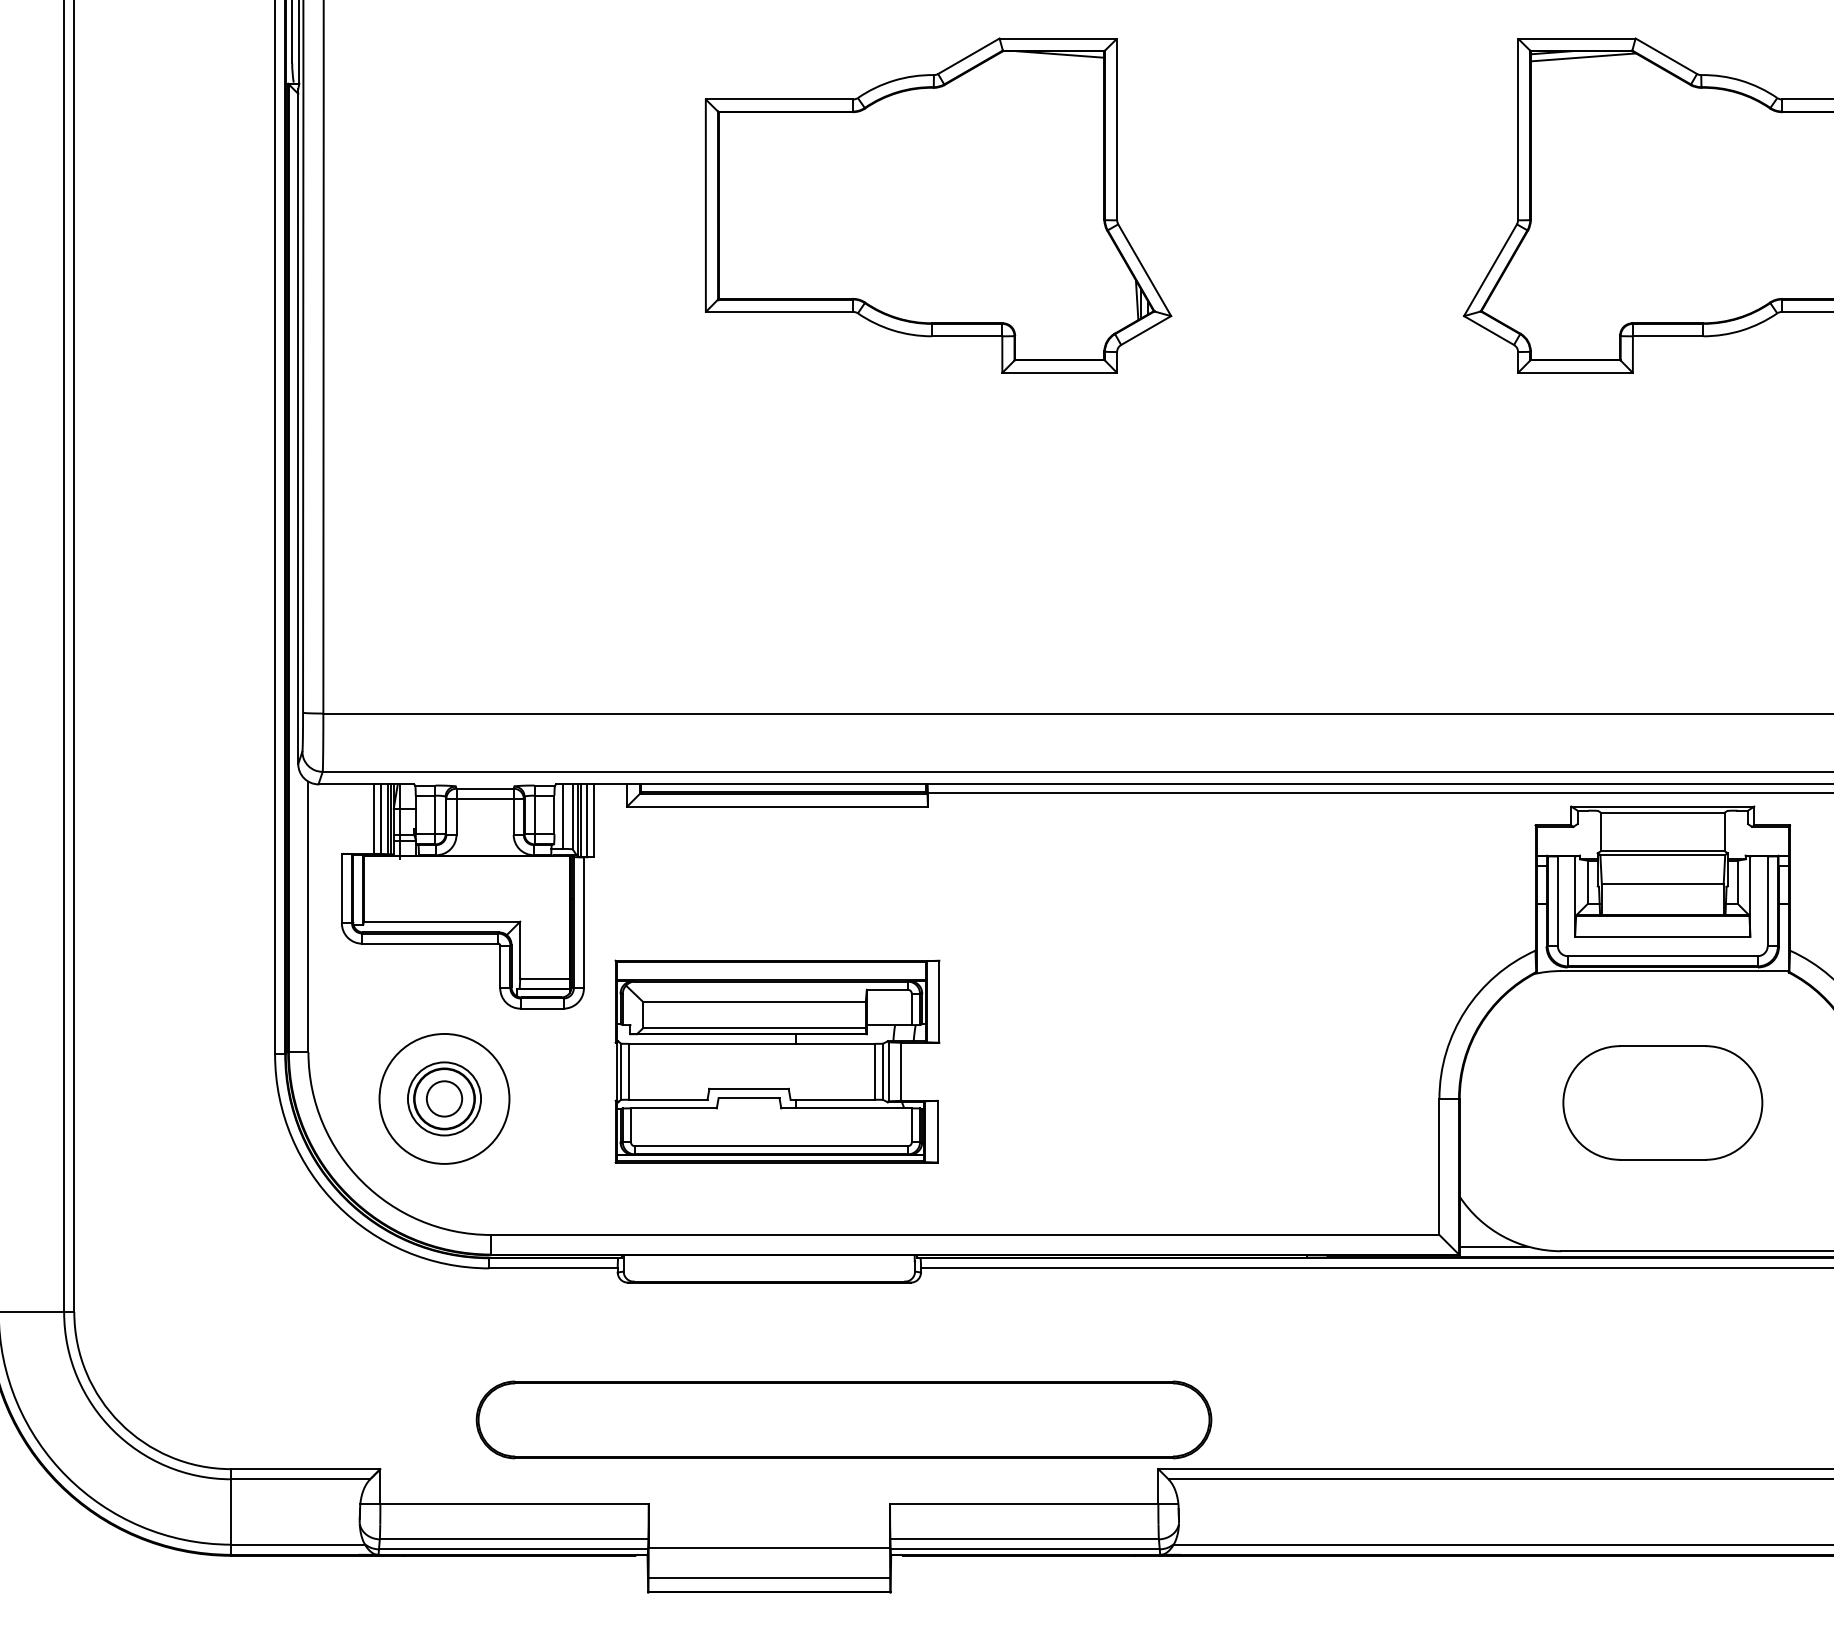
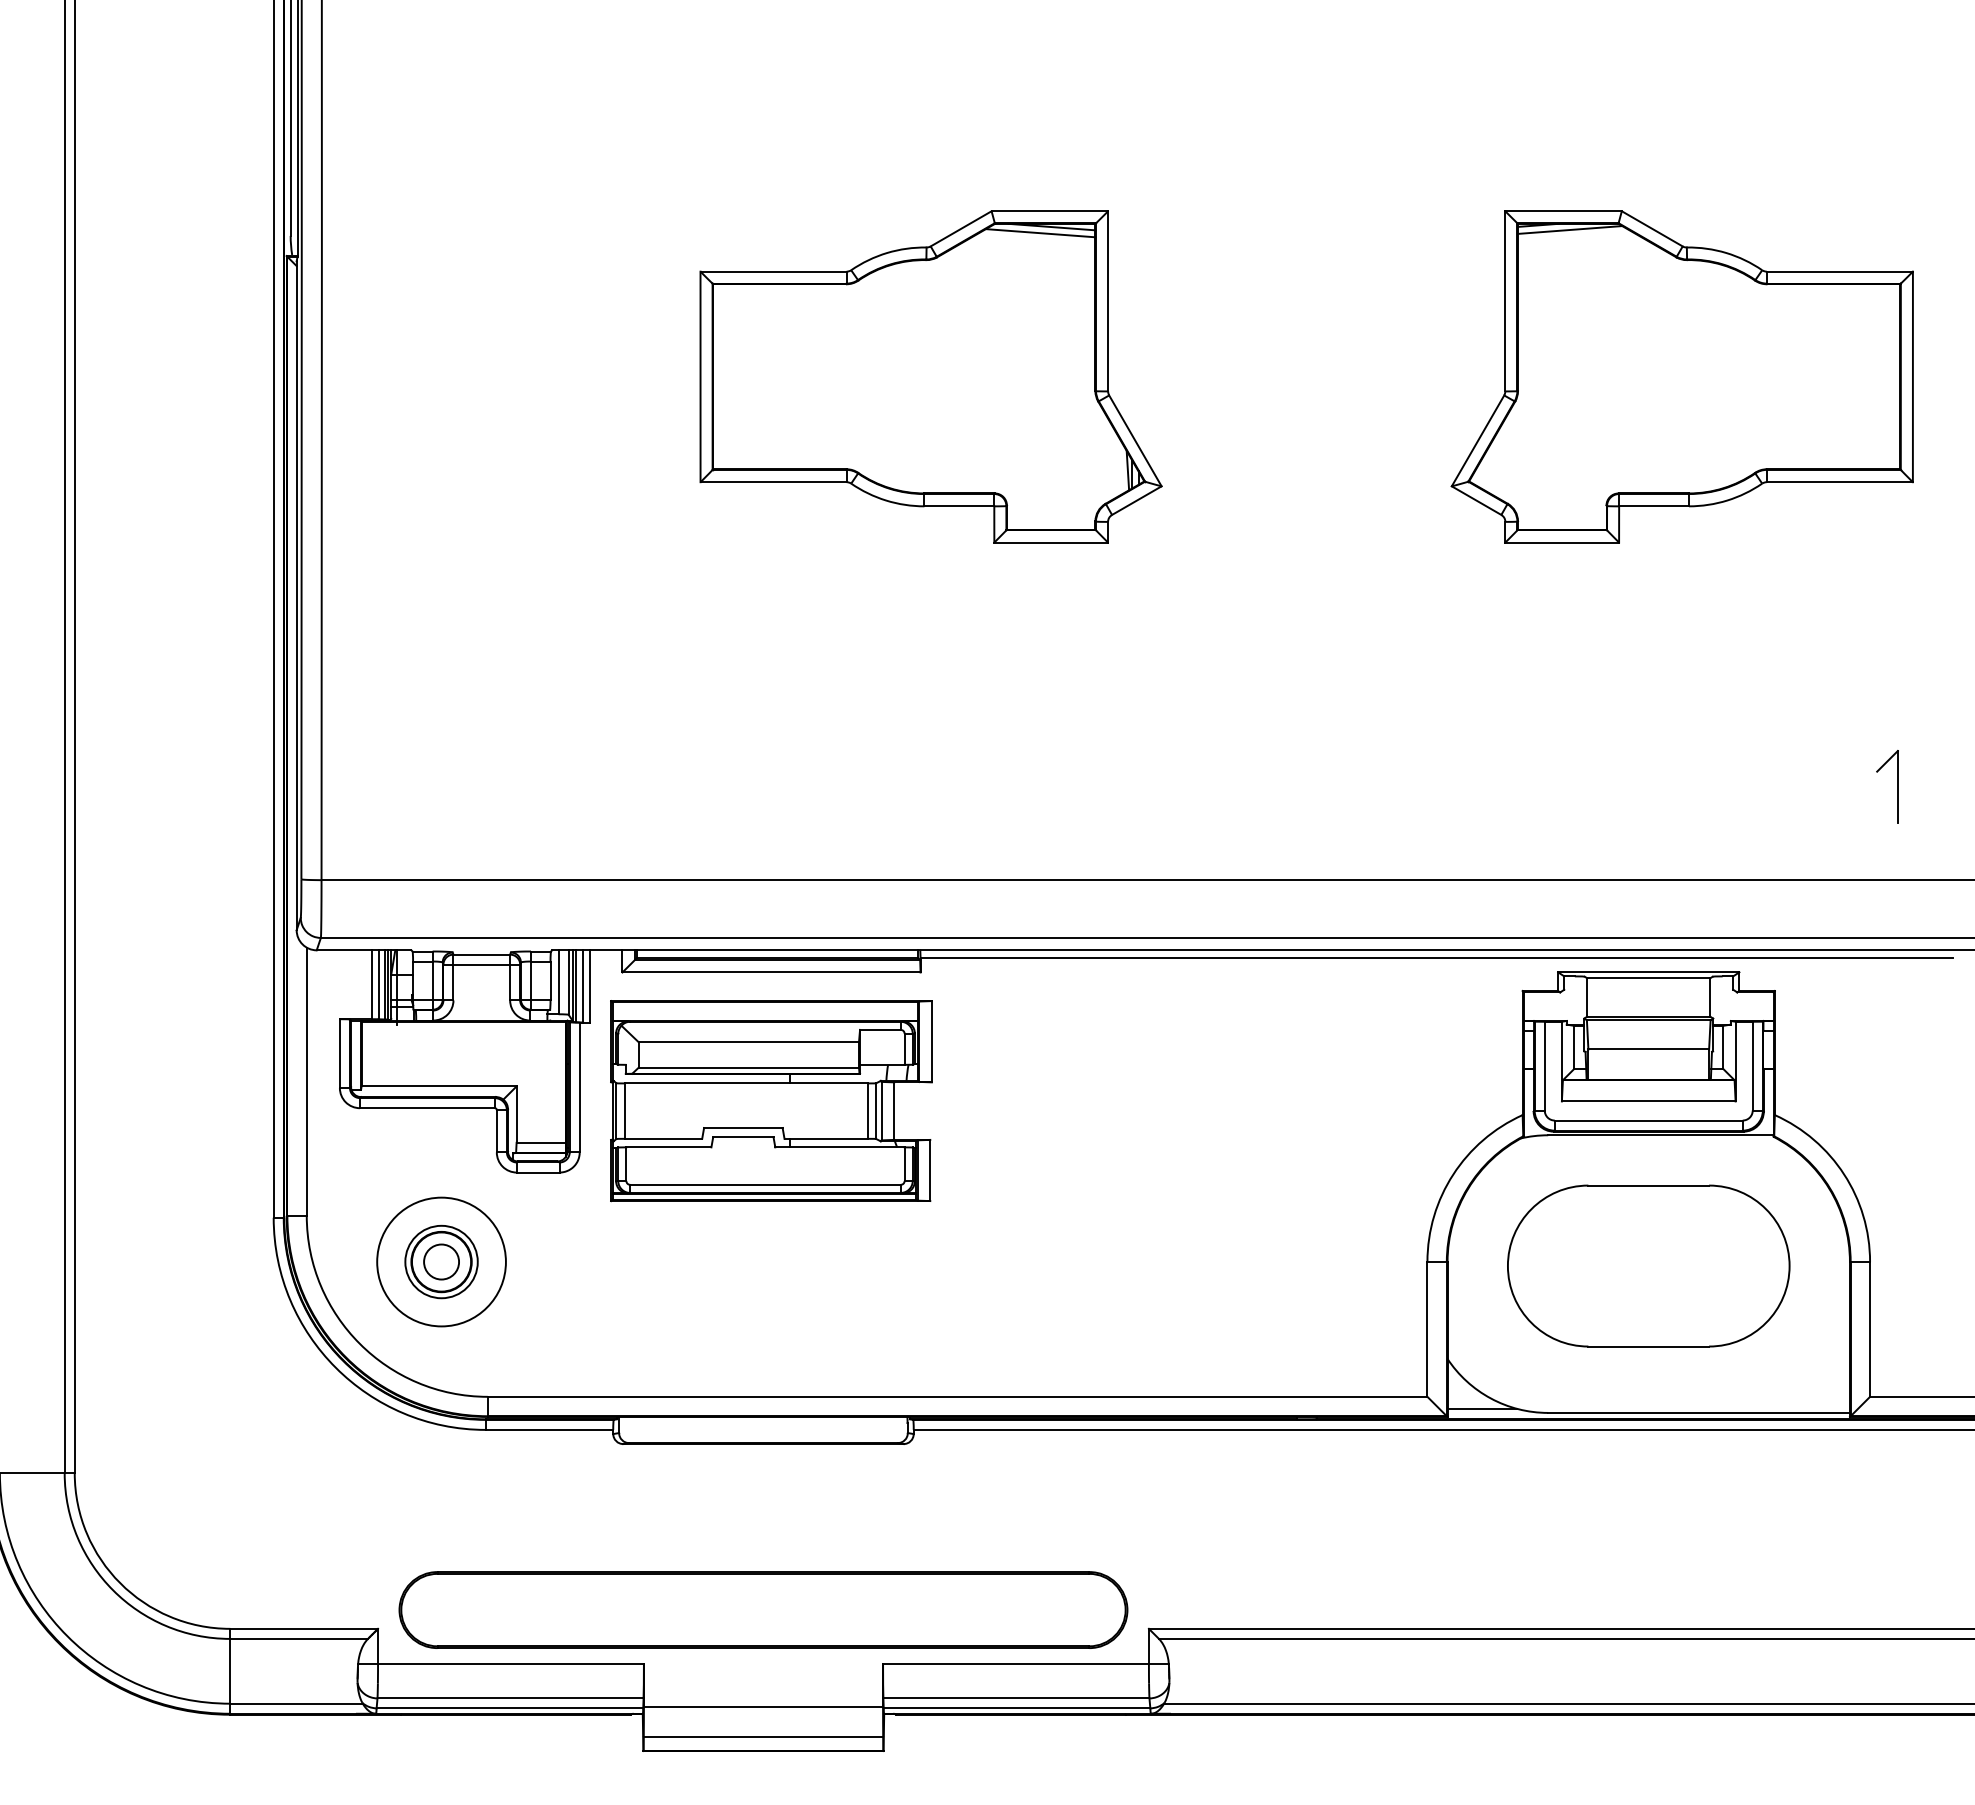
line: (1048, 60) -> (1040, 233), added
part: (777, 1062) -> (771, 1101), moved
part: (1662, 1102) -> (1648, 1265), size x1.43
part: (844, 1419) -> (763, 1609), moved

